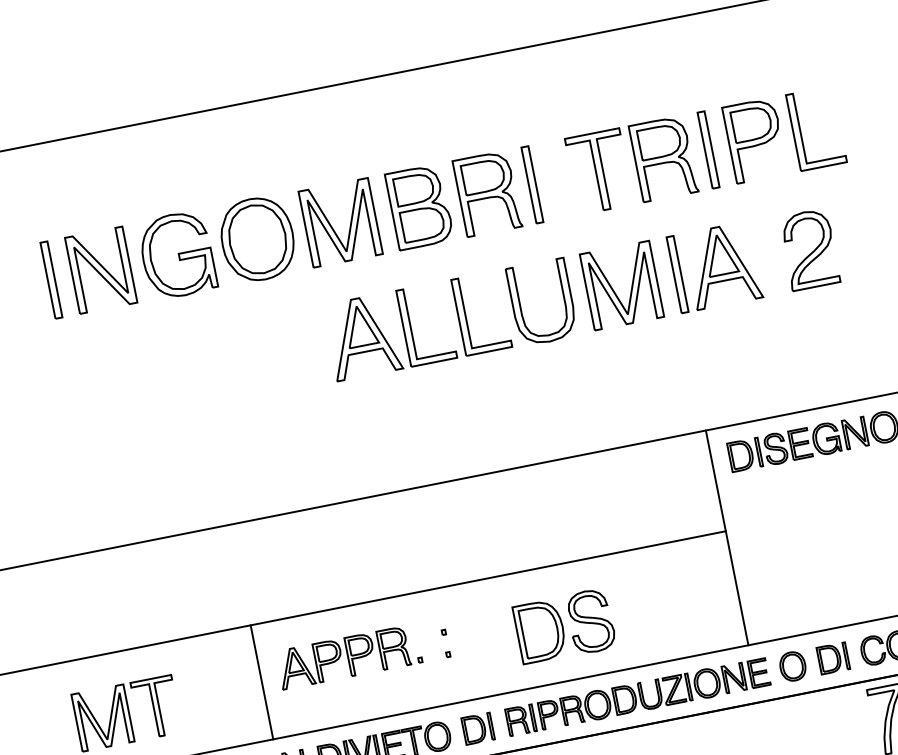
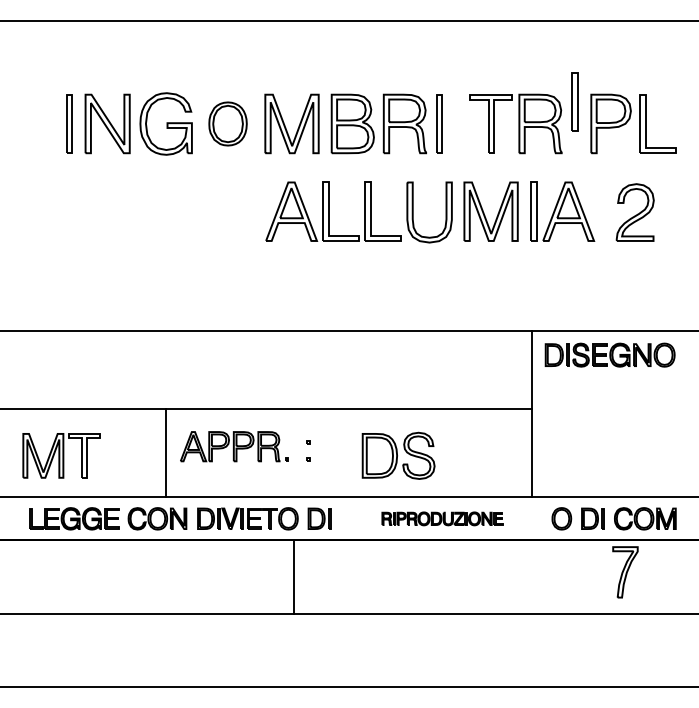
part: (707, 149) -> (574, 101), moved
part: (256, 238) -> (227, 123), size x0.7
part: (637, 696) -> (442, 518), size x0.6

